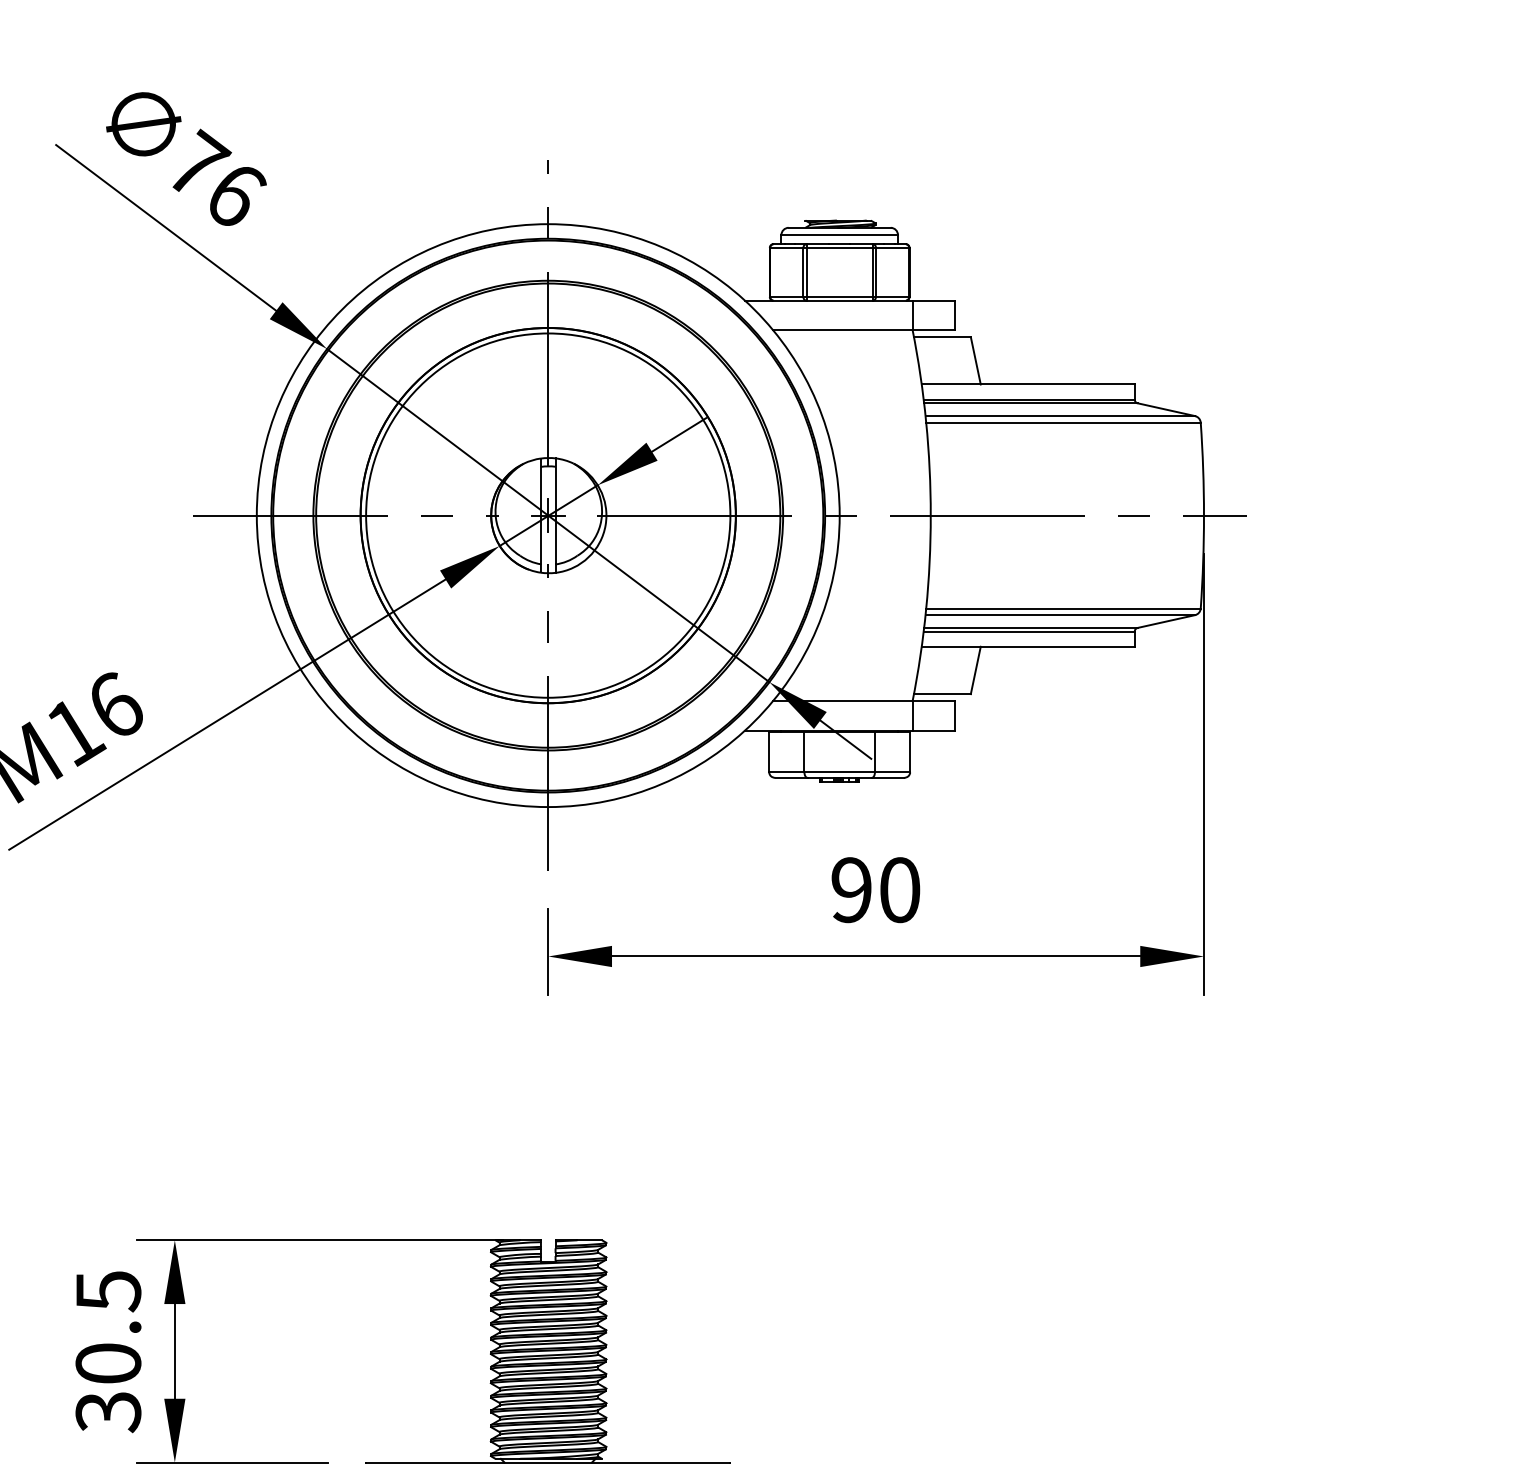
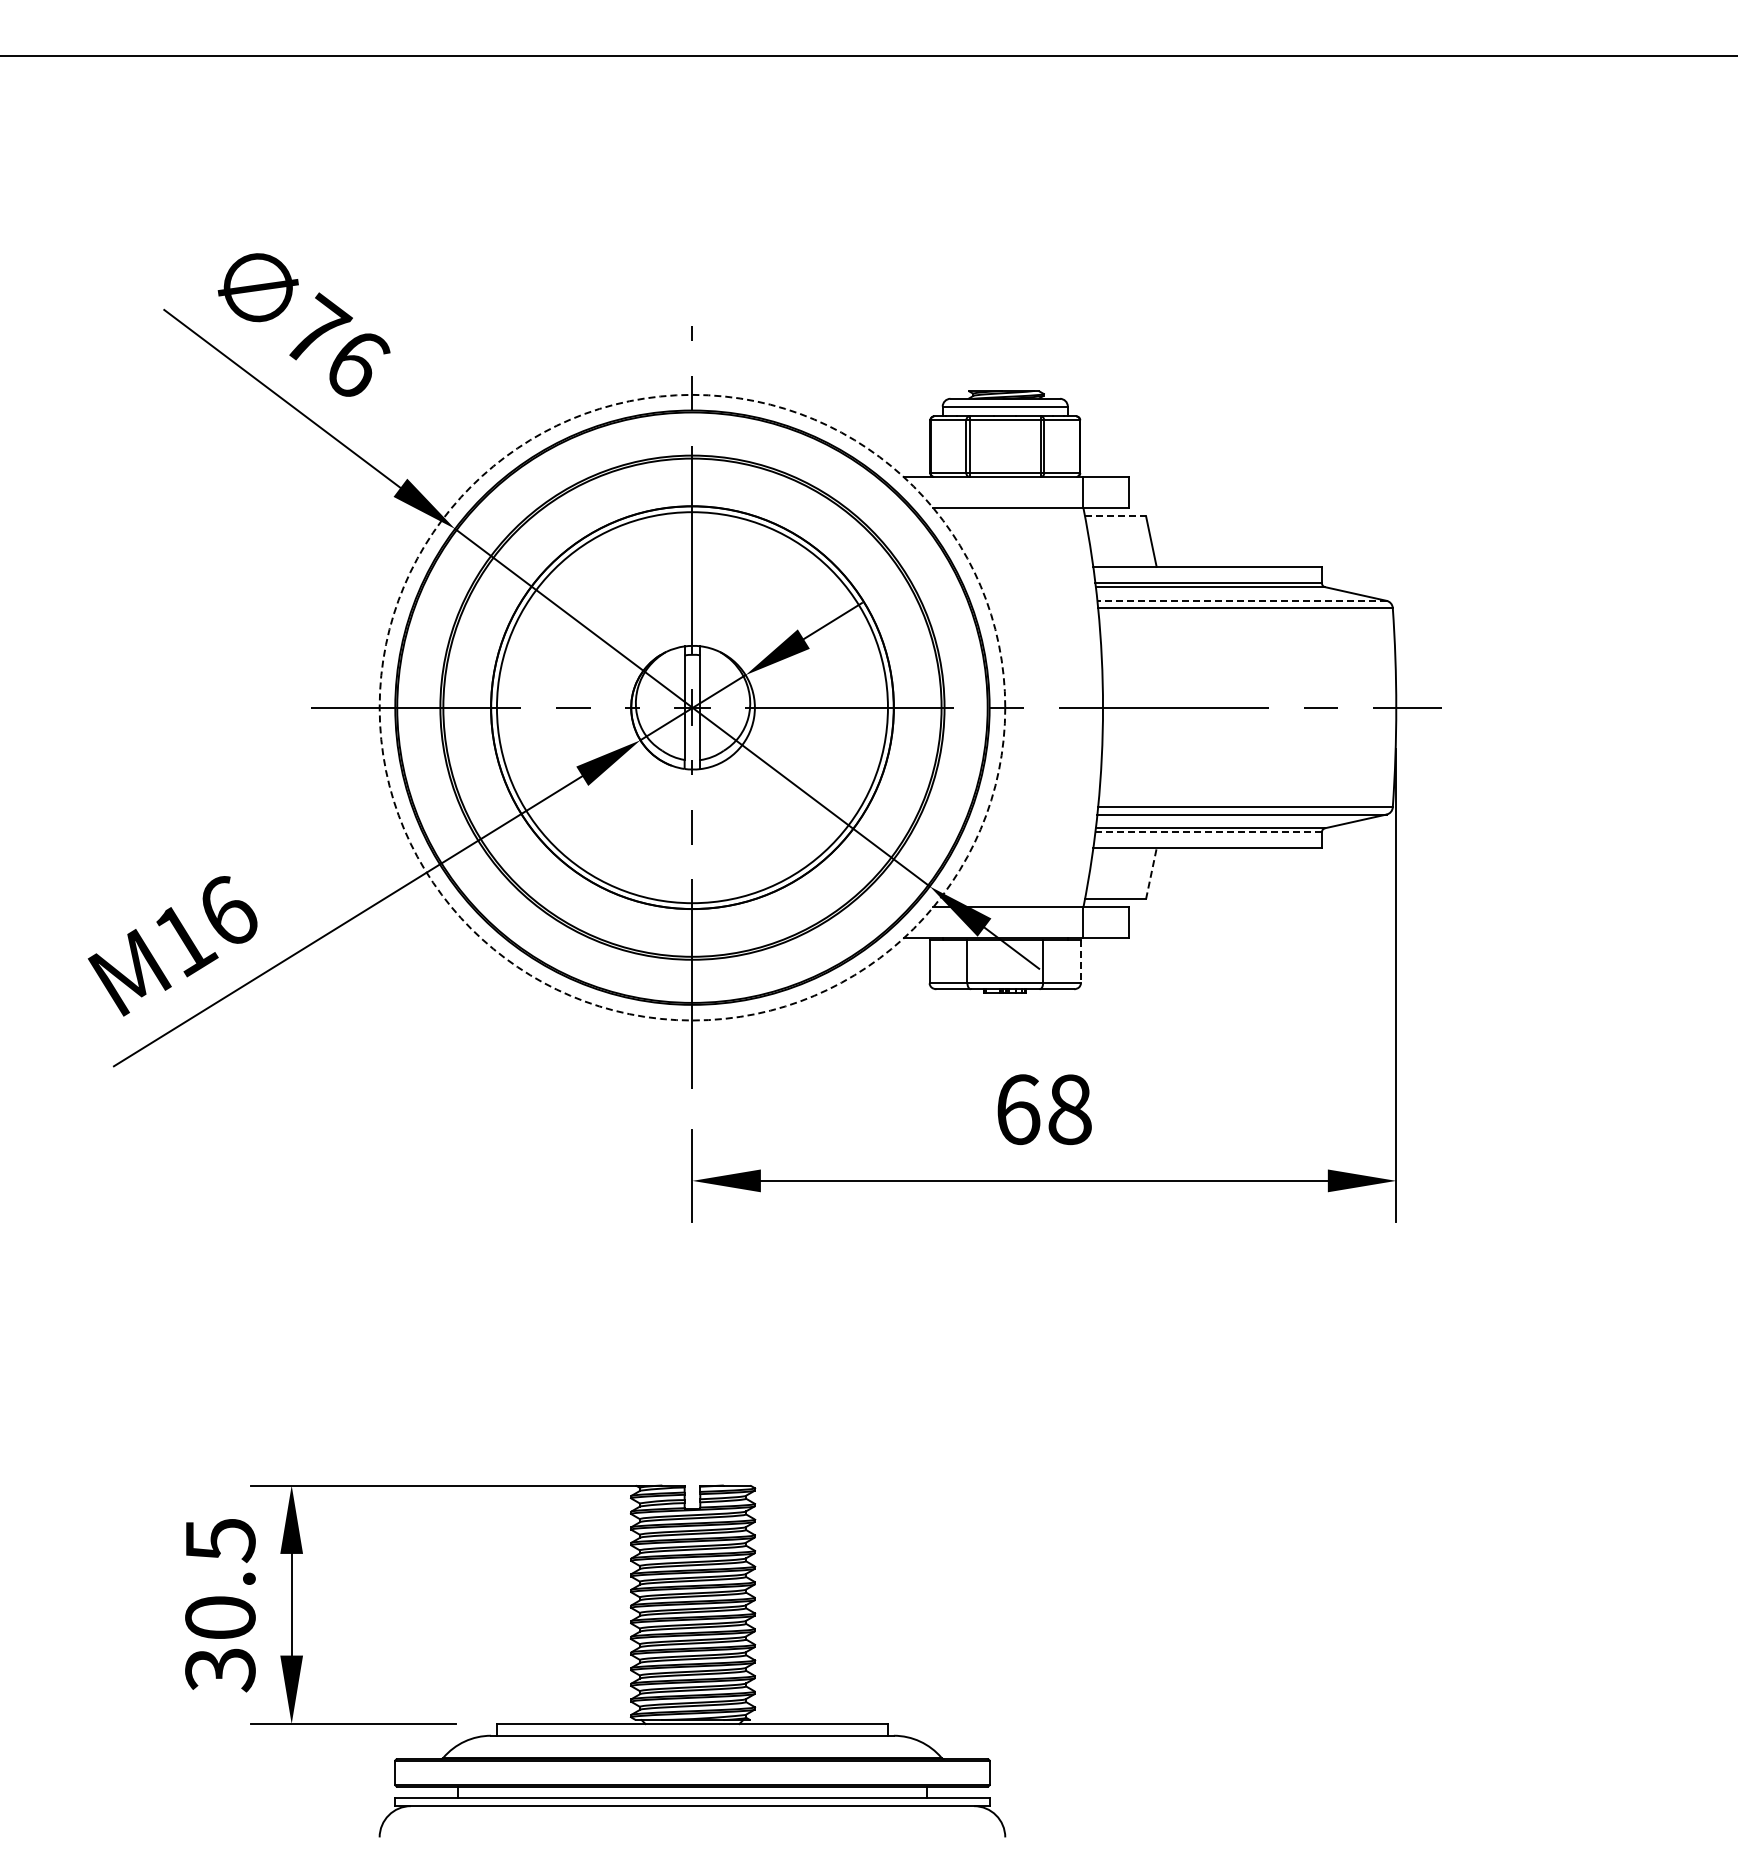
line: (942, 337) -> (1115, 516), solid -> dashed
line: (1060, 415) -> (1242, 600), solid -> dashed
circle: (548, 515) -> (692, 707), solid -> dashed
line: (1029, 631) -> (1208, 832), solid -> dashed
line: (975, 670) -> (1151, 873), solid -> dashed
line: (909, 752) -> (1080, 961), solid -> dashed
text: (875, 889) -> (1043, 1109), 90 -> 68

